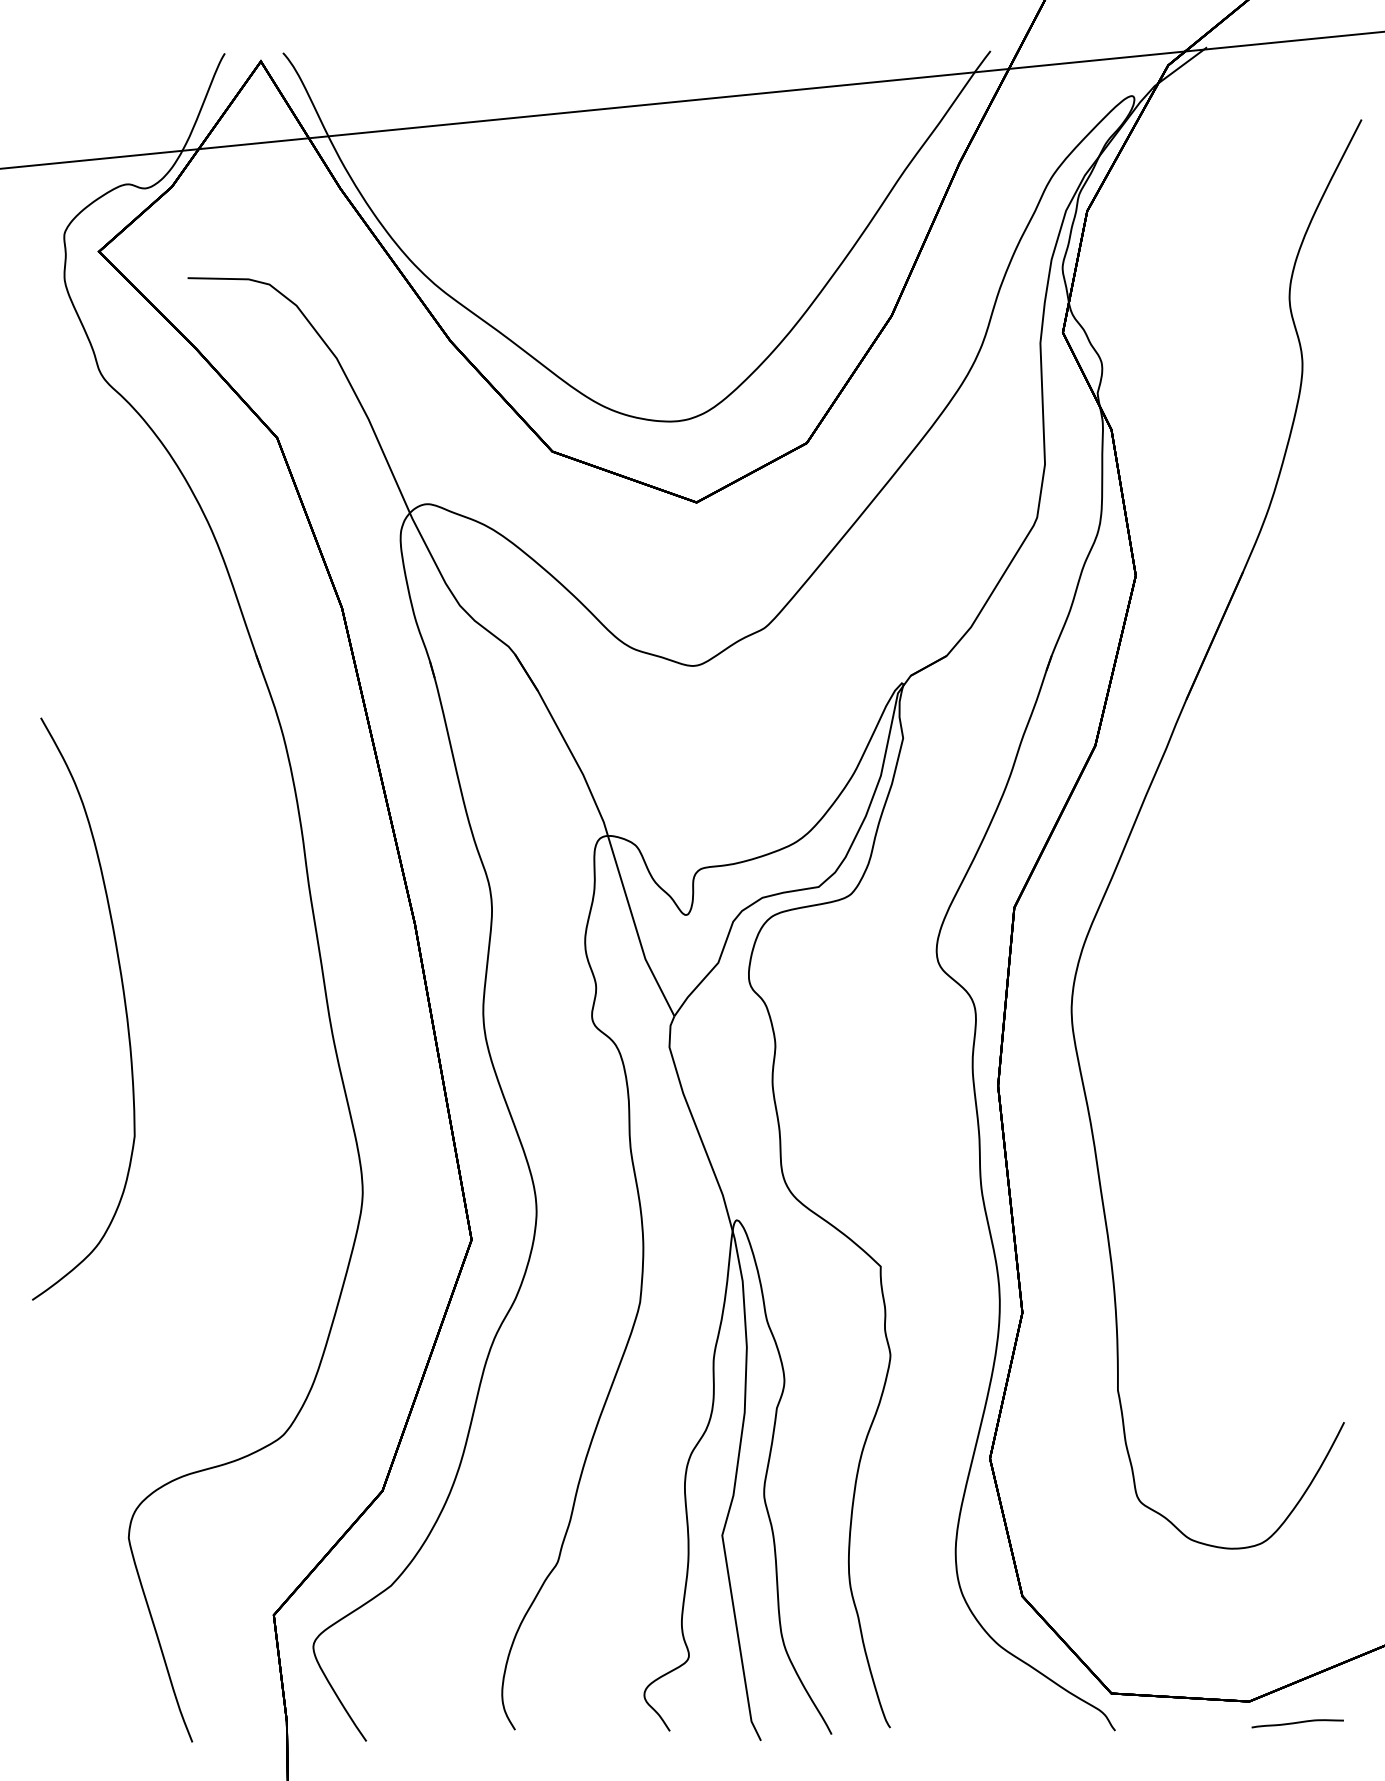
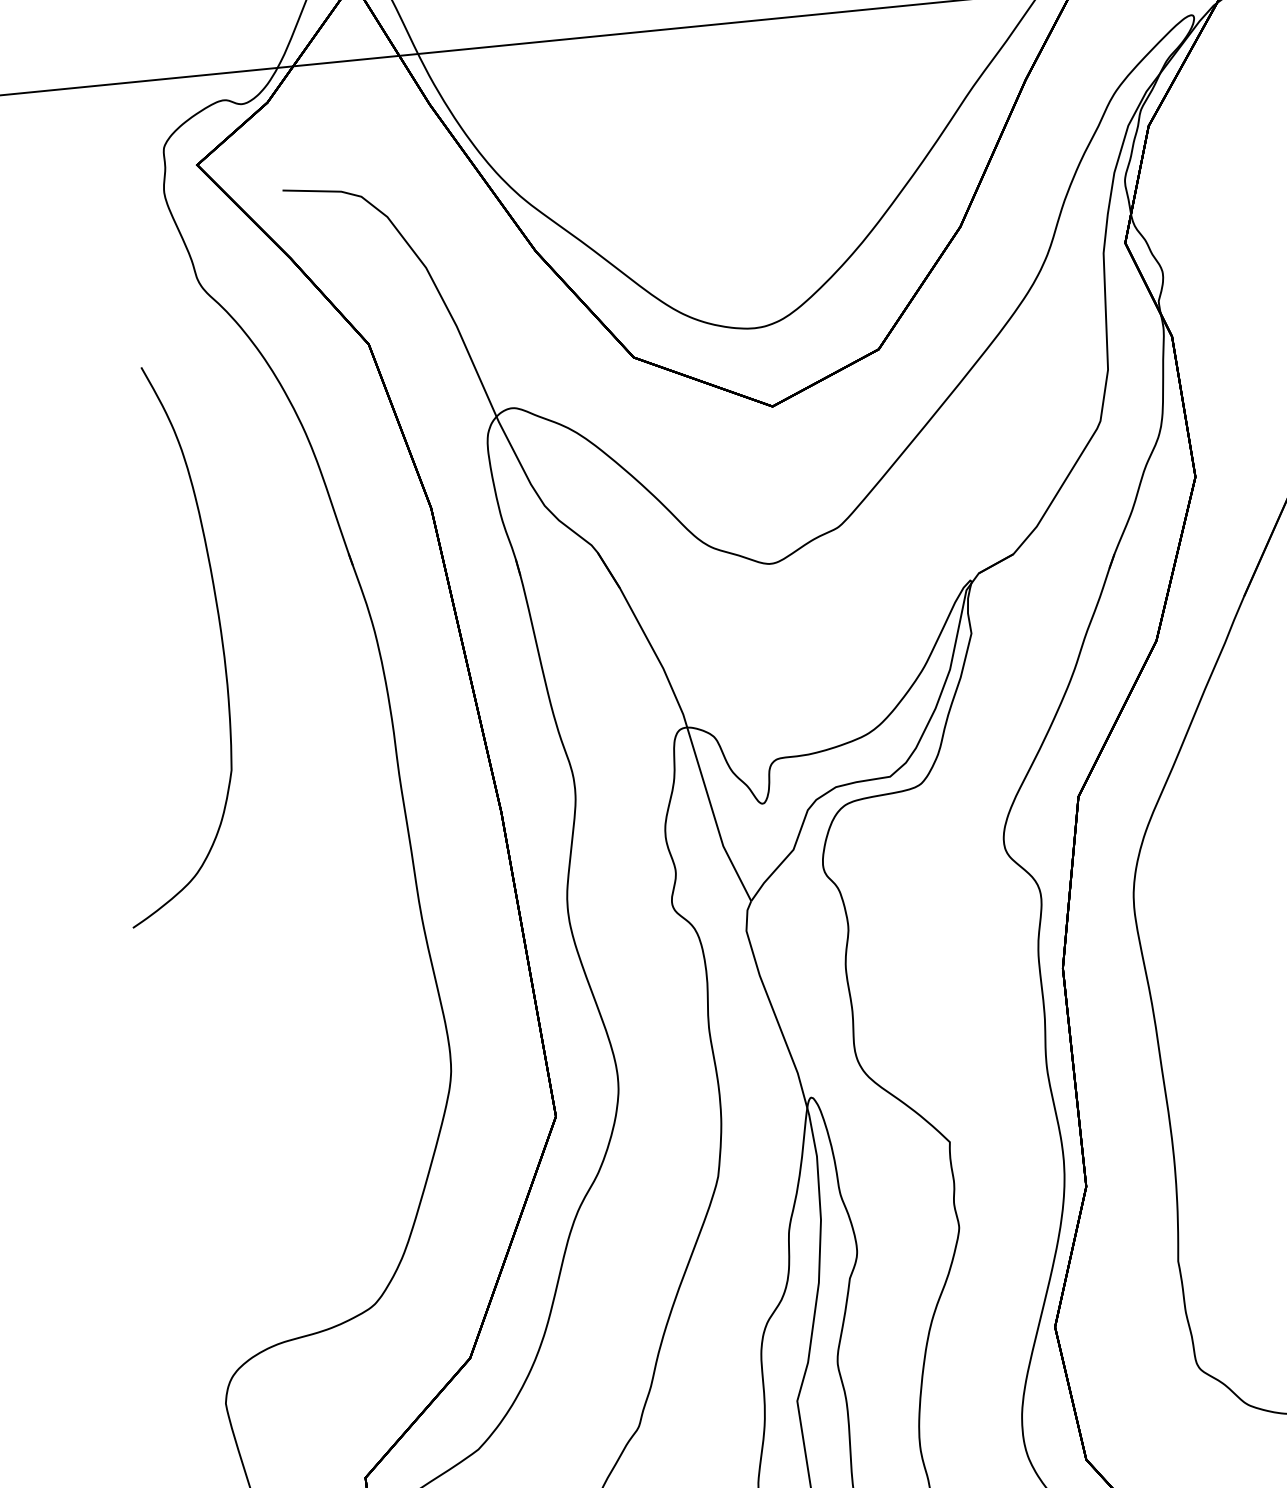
part: (123, 999) -> (220, 638), moved

